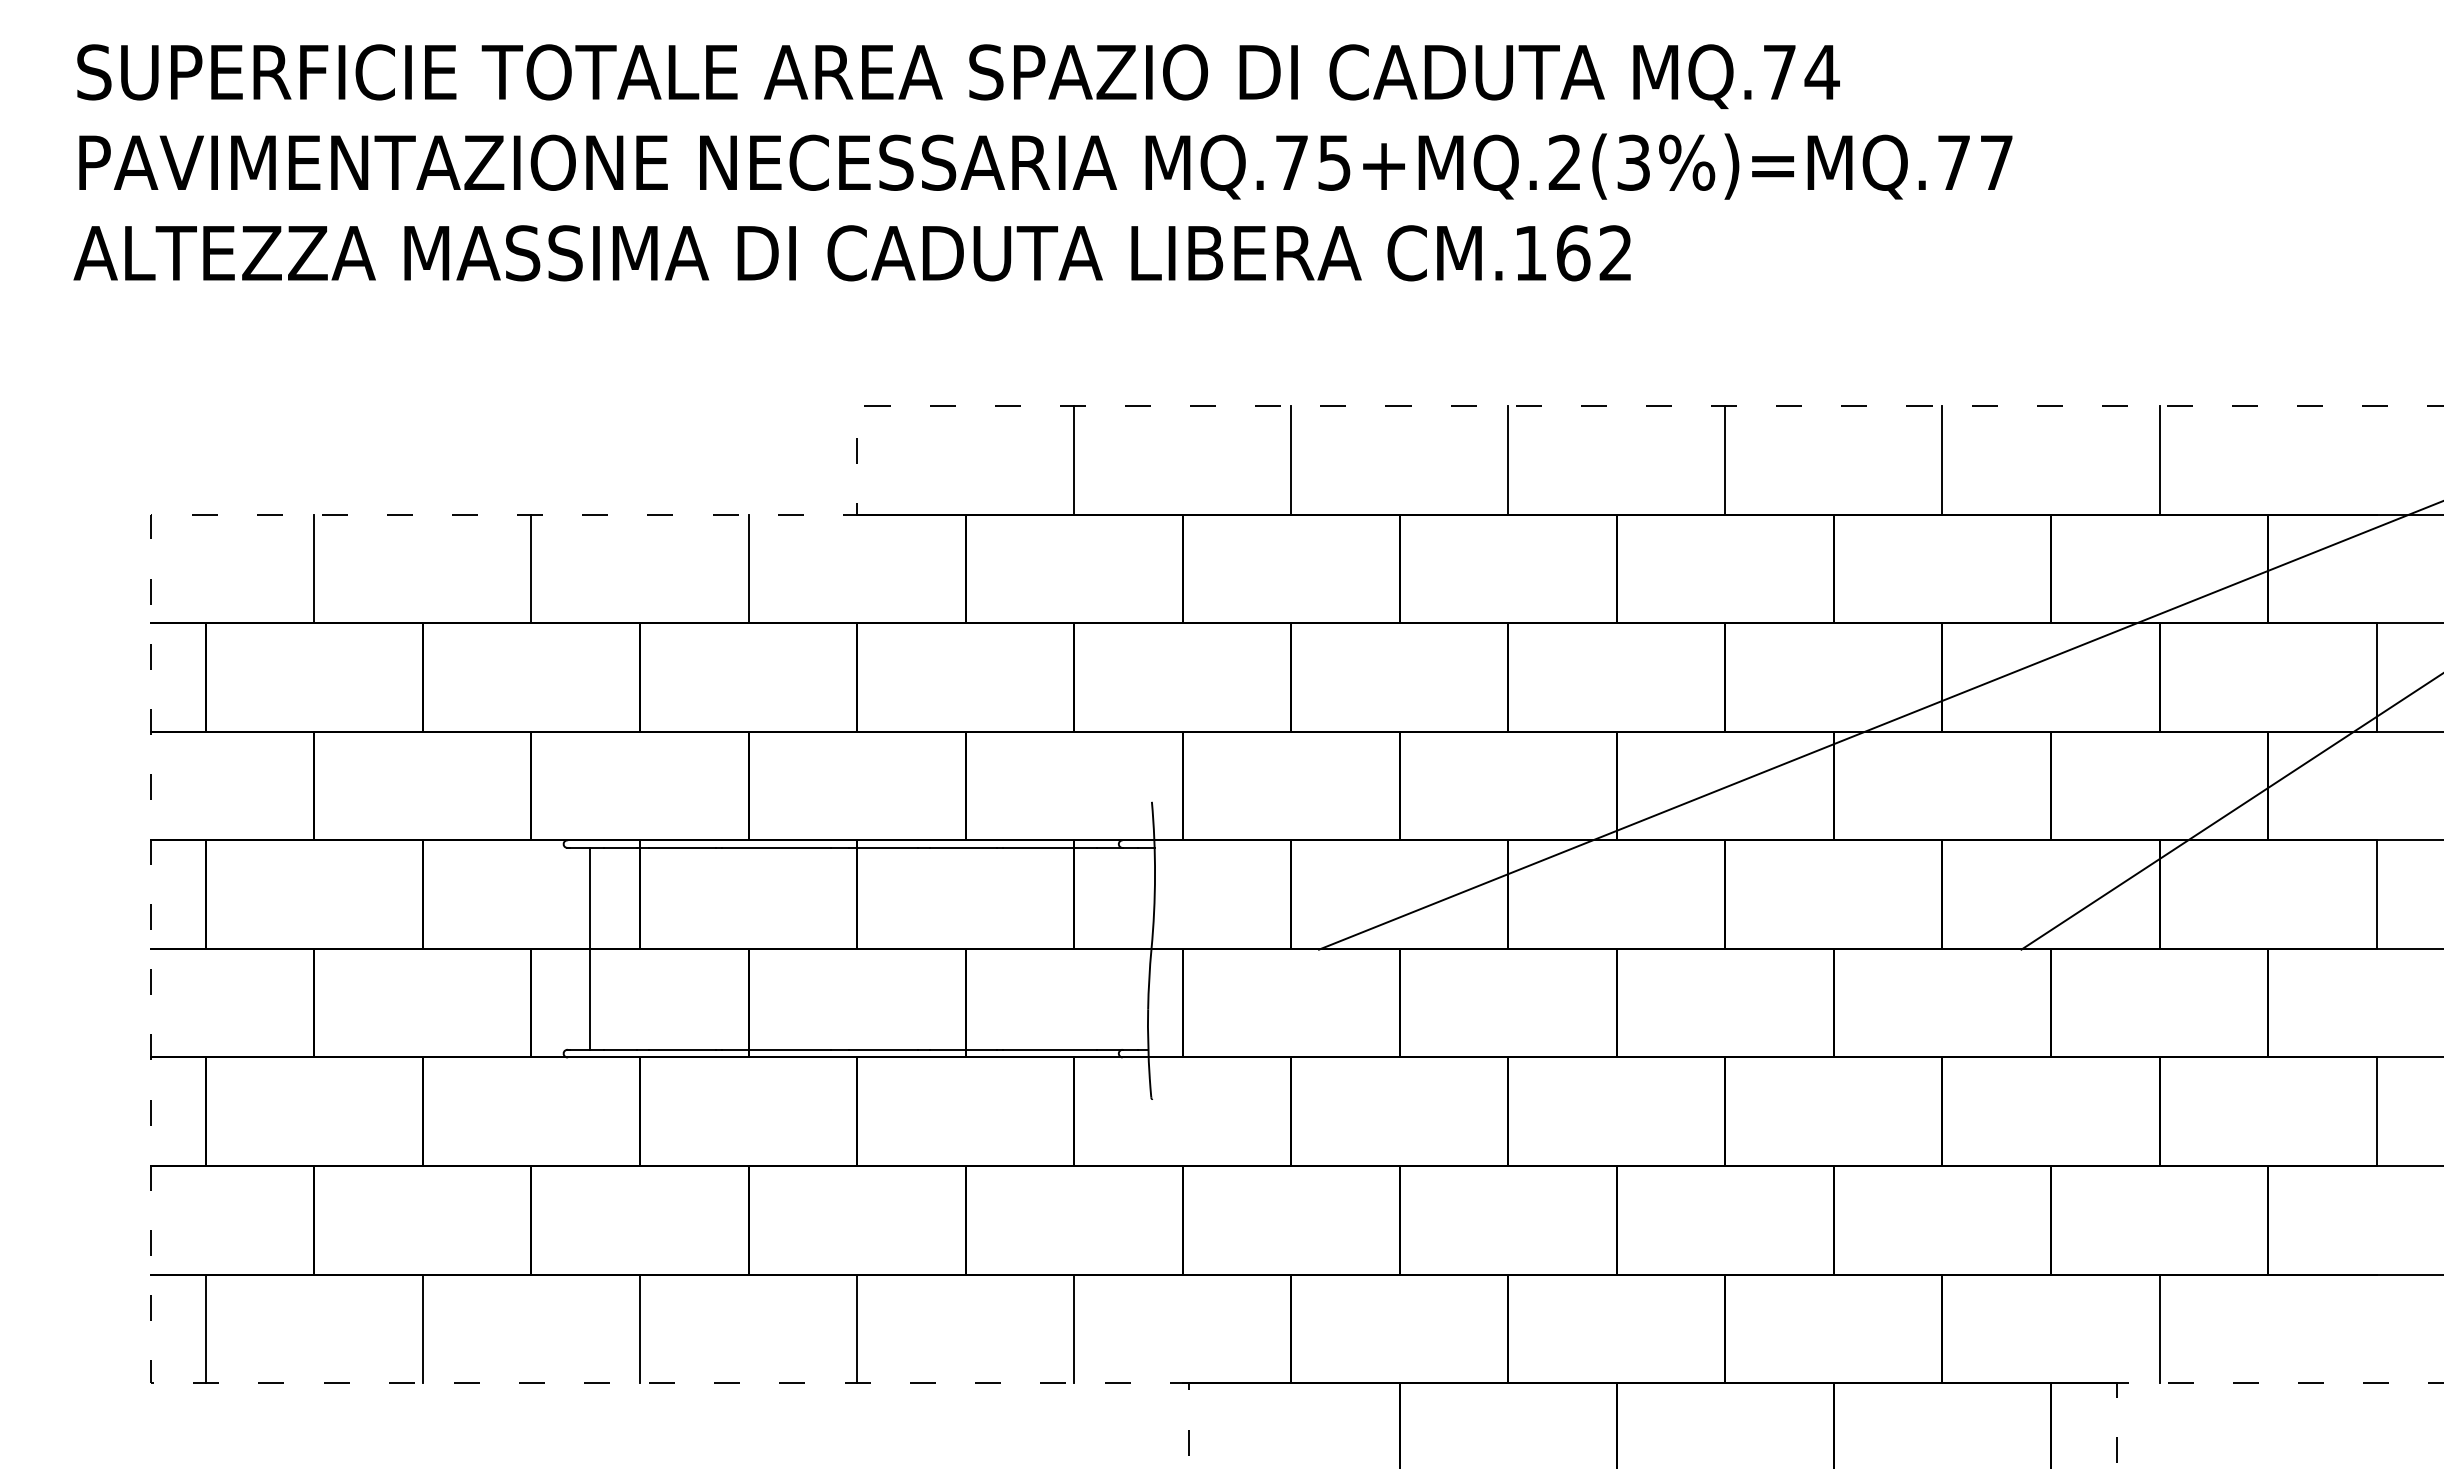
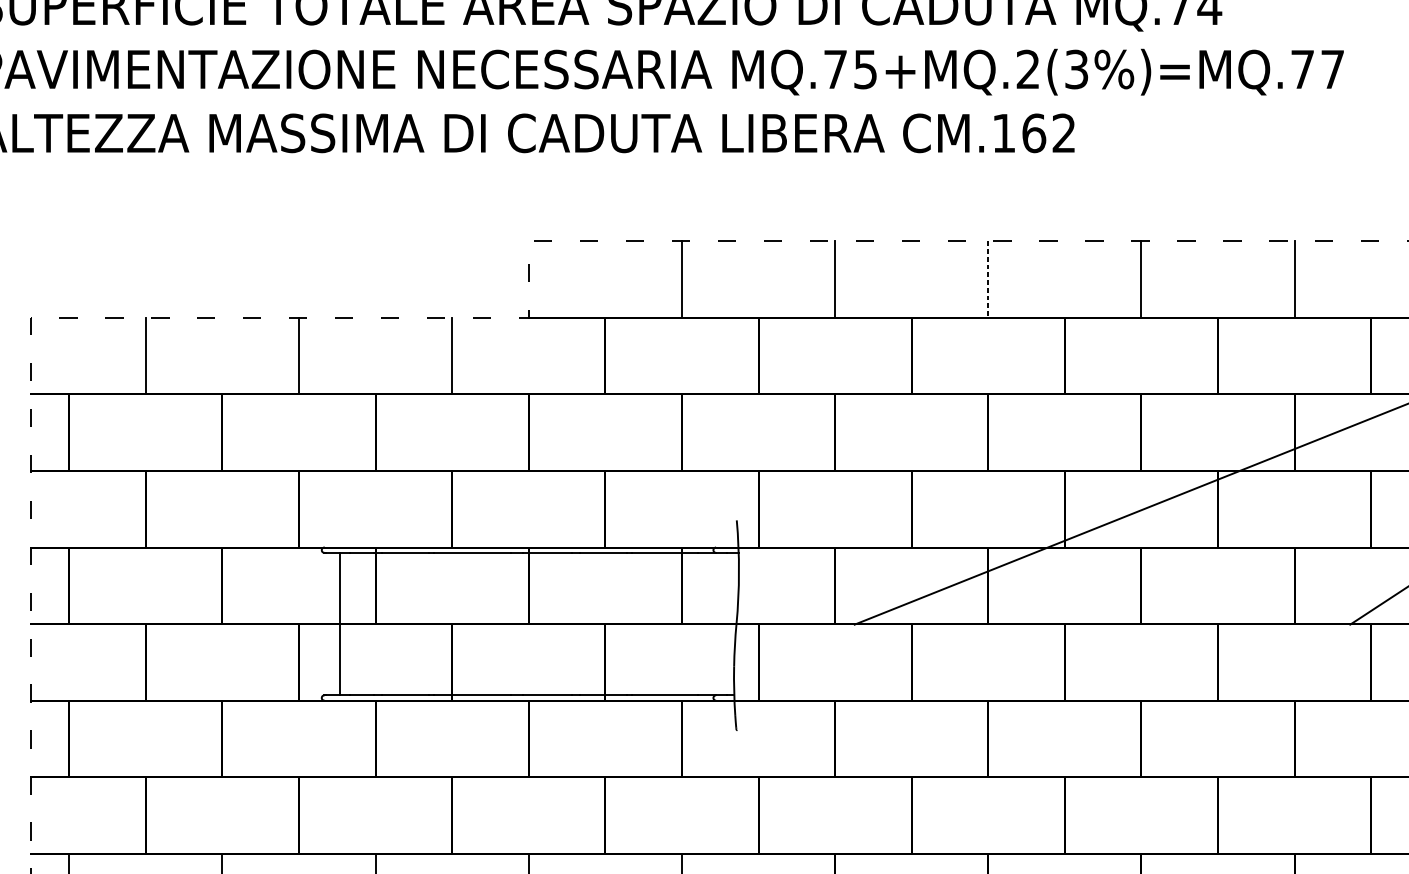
line: (1508, 460) -> (988, 279), solid -> dashed

